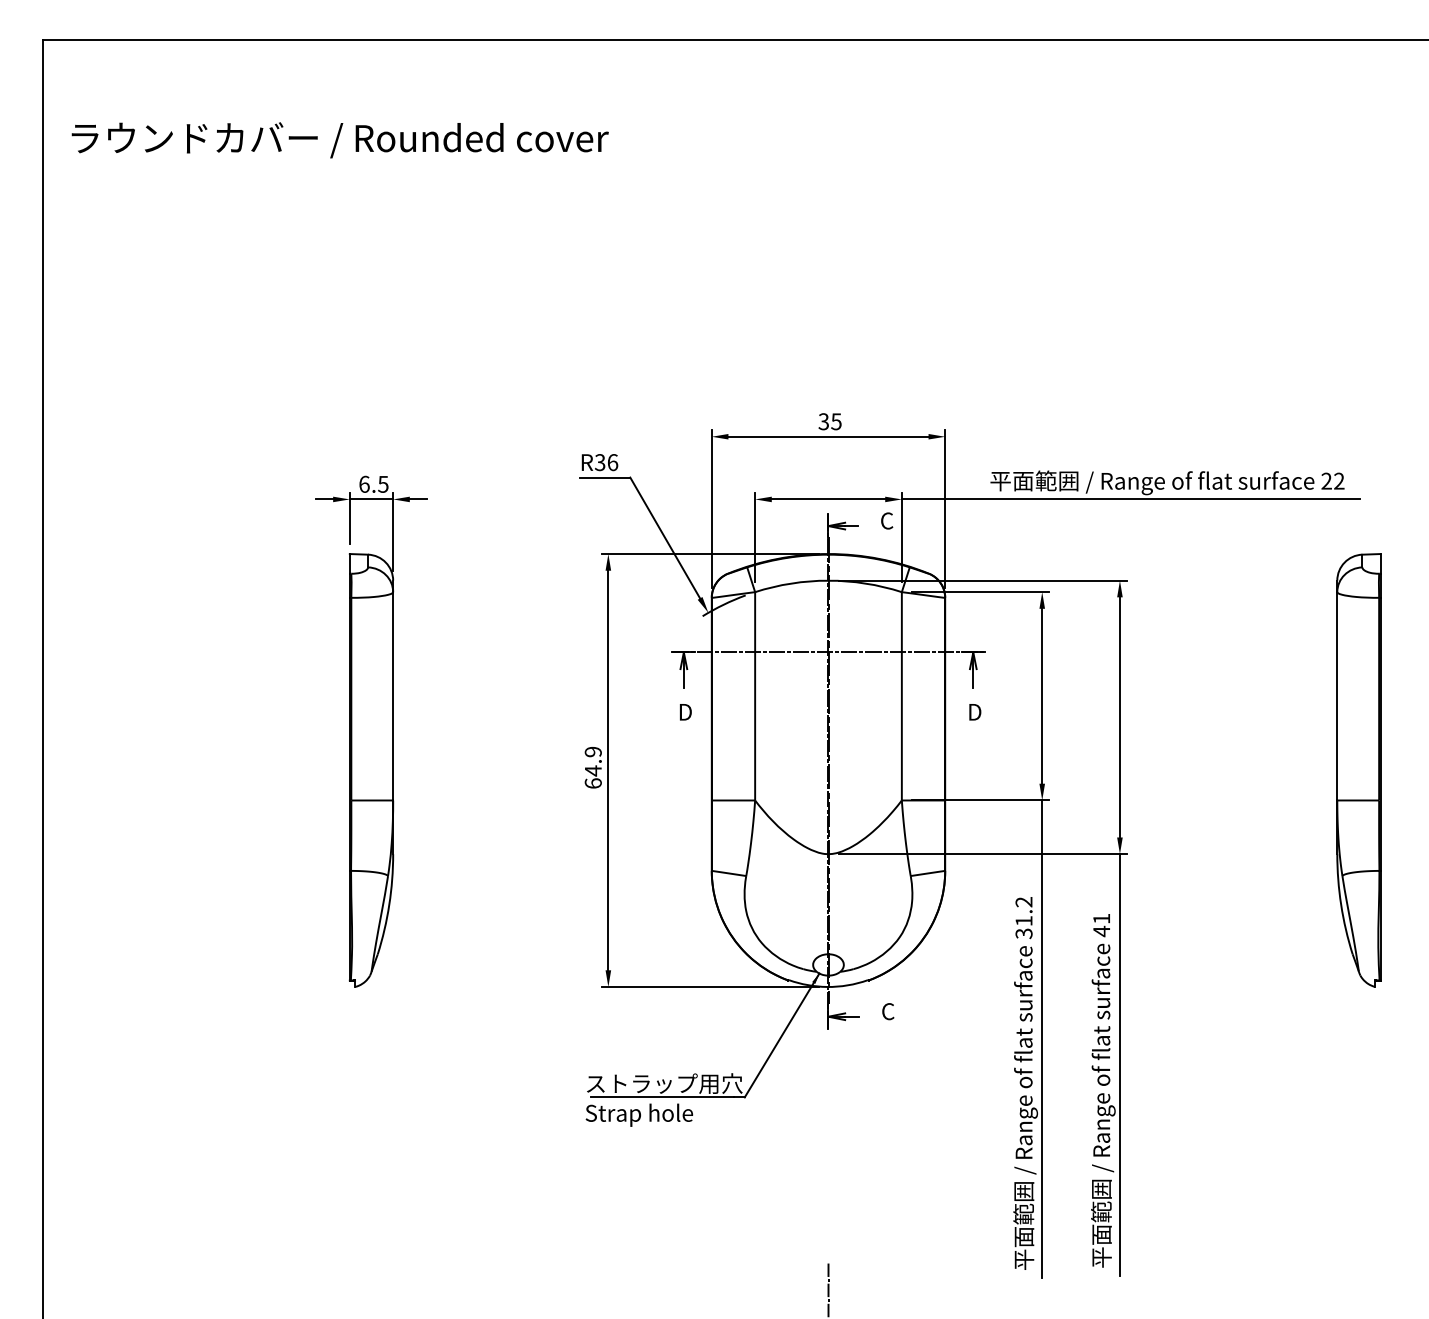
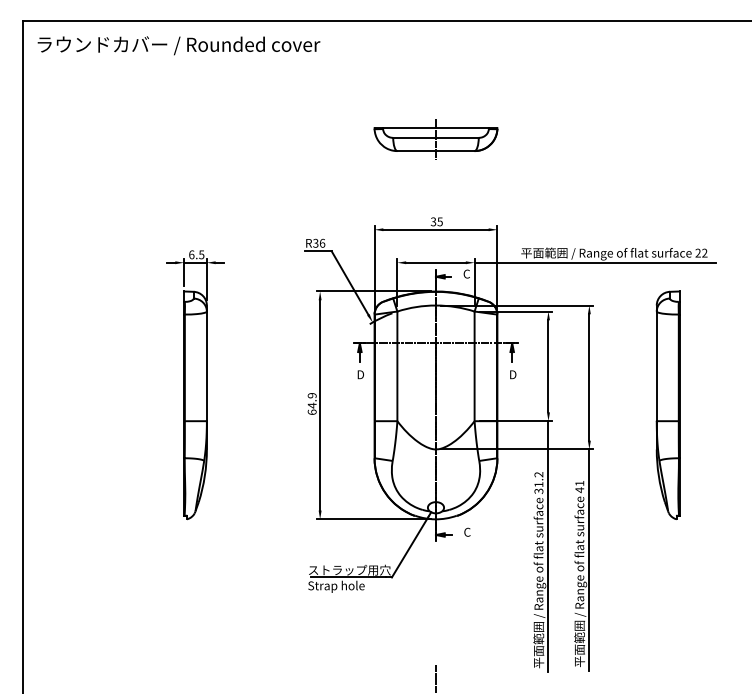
text: (339, 139) -> (178, 45), moved
part: (827, 265) -> (435, 139), added
part: (1357, 768) -> (667, 404), moved

